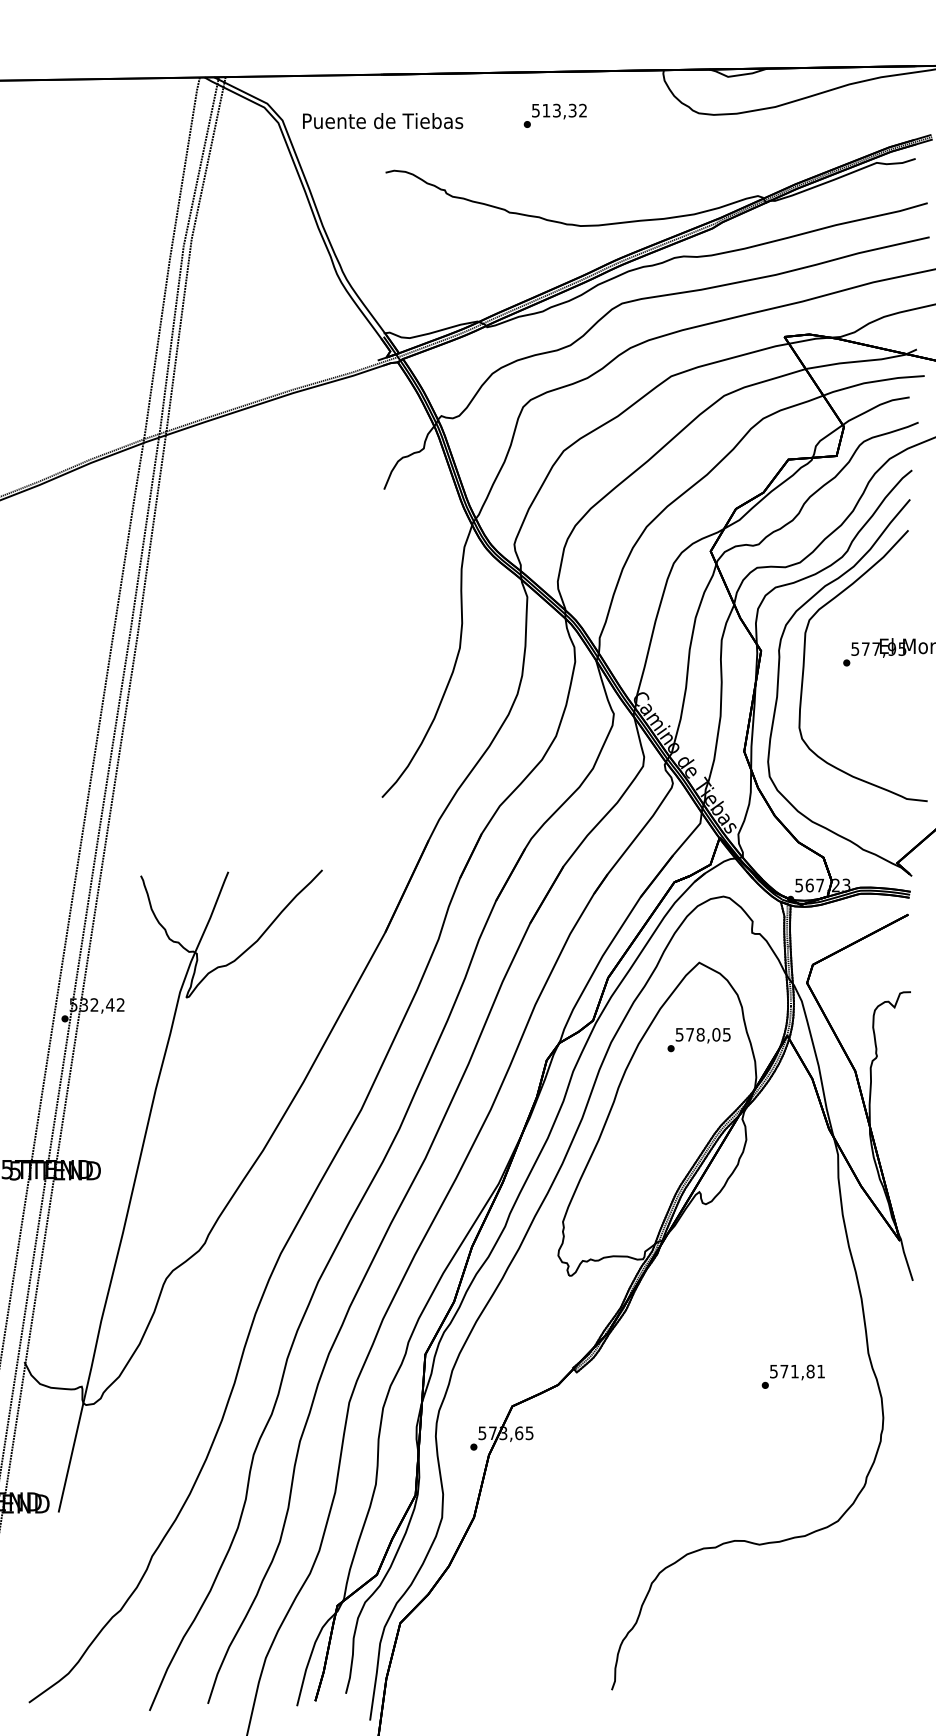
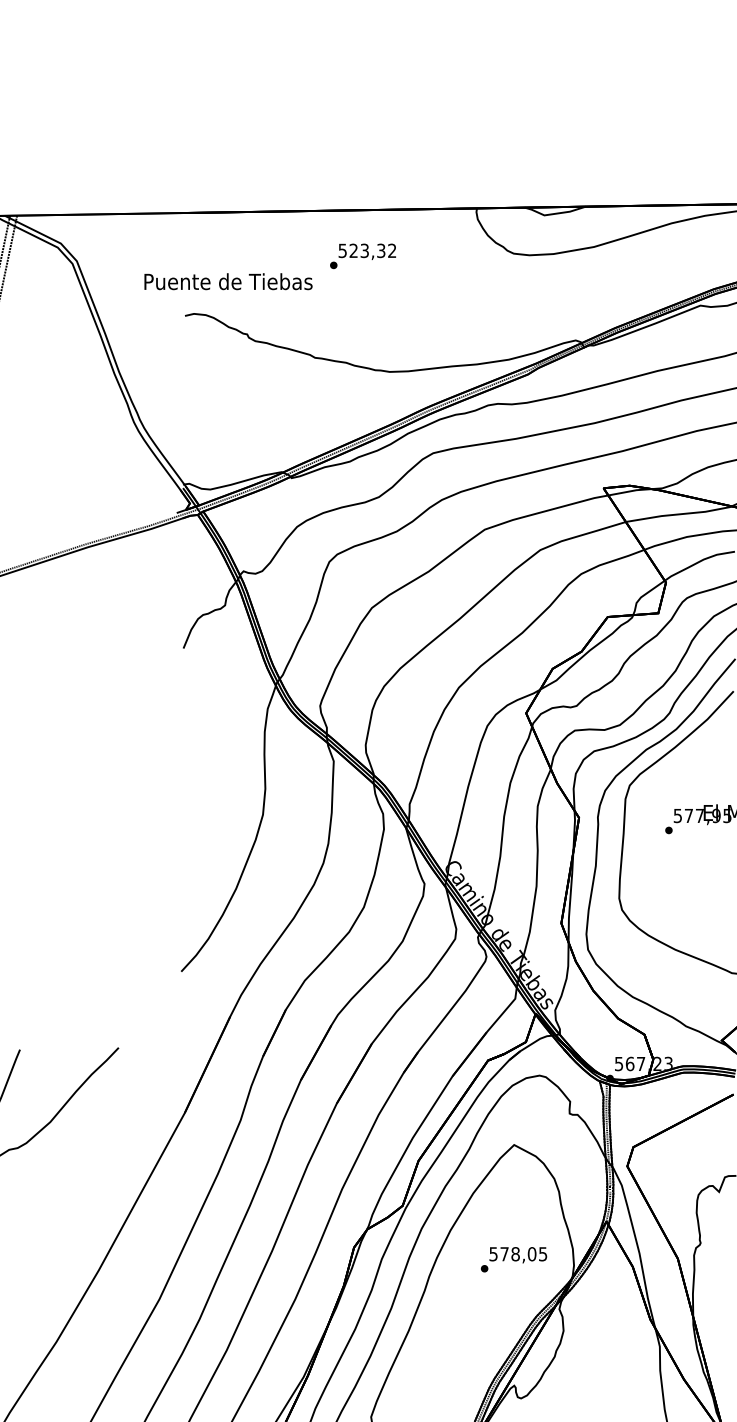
text: (546, 110) -> (353, 250), 513,32 -> 523,32
text: (383, 121) -> (228, 282), moved
text: (698, 1040) -> (513, 1260), moved

